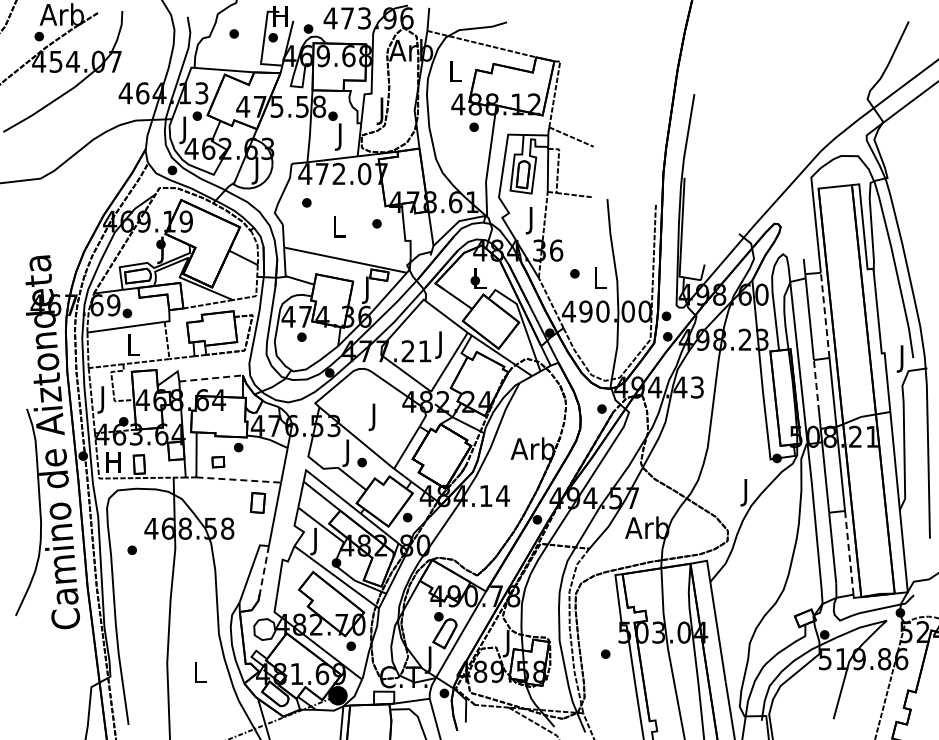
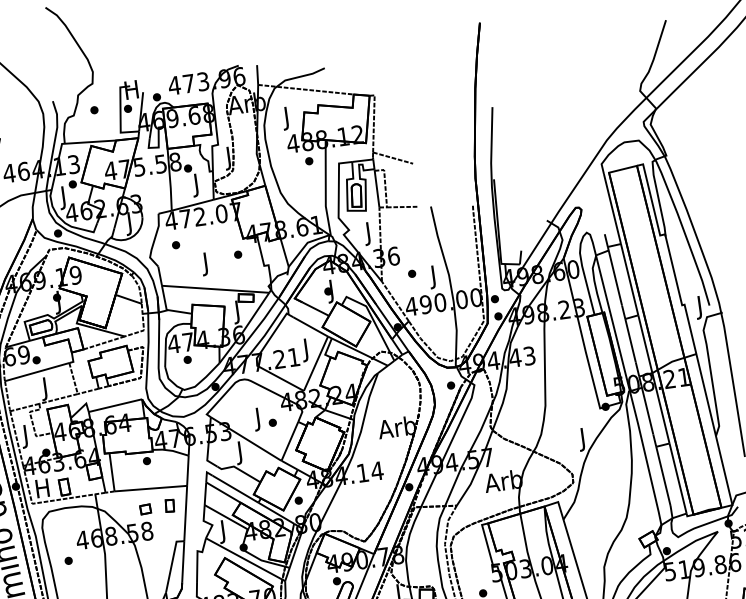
text: (455, 74) -> (287, 118), L -> J
text: (339, 229) -> (206, 263), L -> J
text: (480, 280) -> (332, 290), L -> J
text: (600, 280) -> (434, 276), L -> J
line: (825, 315) -> (629, 279), dashed -> solid
text: (133, 347) -> (45, 388), L -> J
line: (211, 378) -> (115, 405), dashed -> solid
line: (816, 386) -> (630, 341), dashed -> solid
part: (218, 462) -> (145, 509), moved
part: (361, 462) -> (272, 422), moved
line: (239, 480) -> (151, 488), dashed -> solid
part: (257, 502) -> (169, 505), size x0.71
line: (849, 552) -> (678, 478), dashed -> solid
line: (264, 570) -> (183, 562), dashed -> solid

